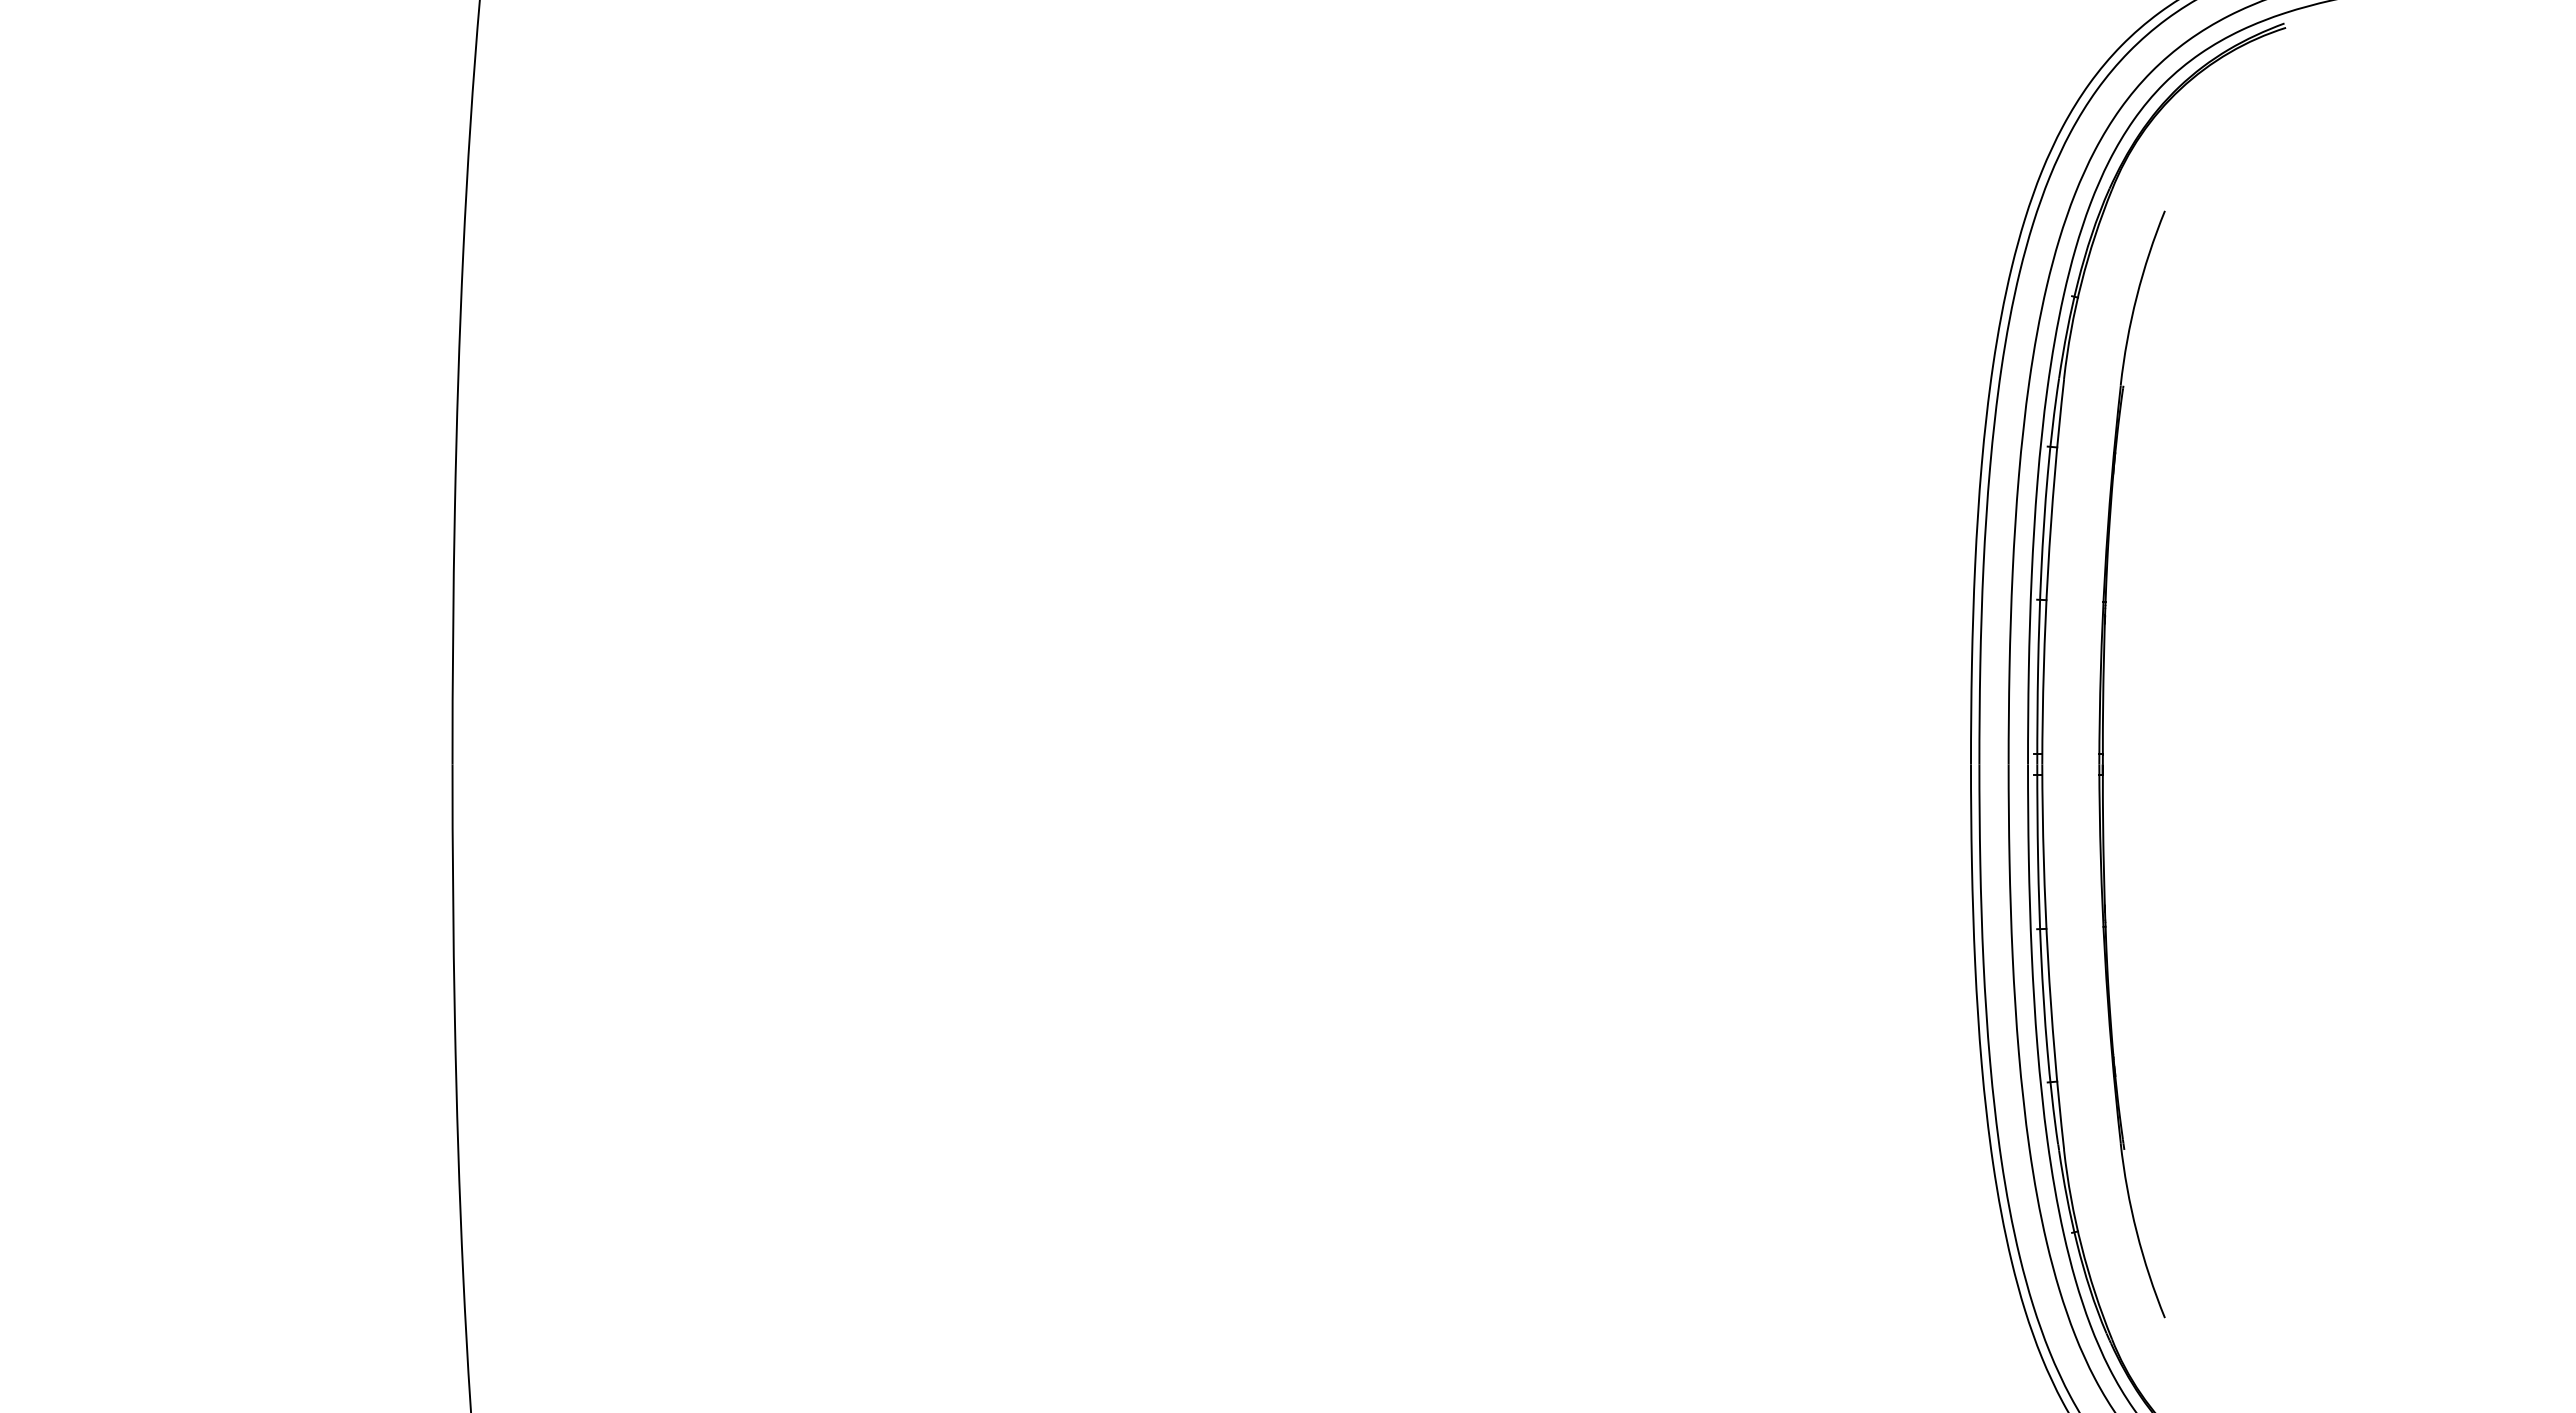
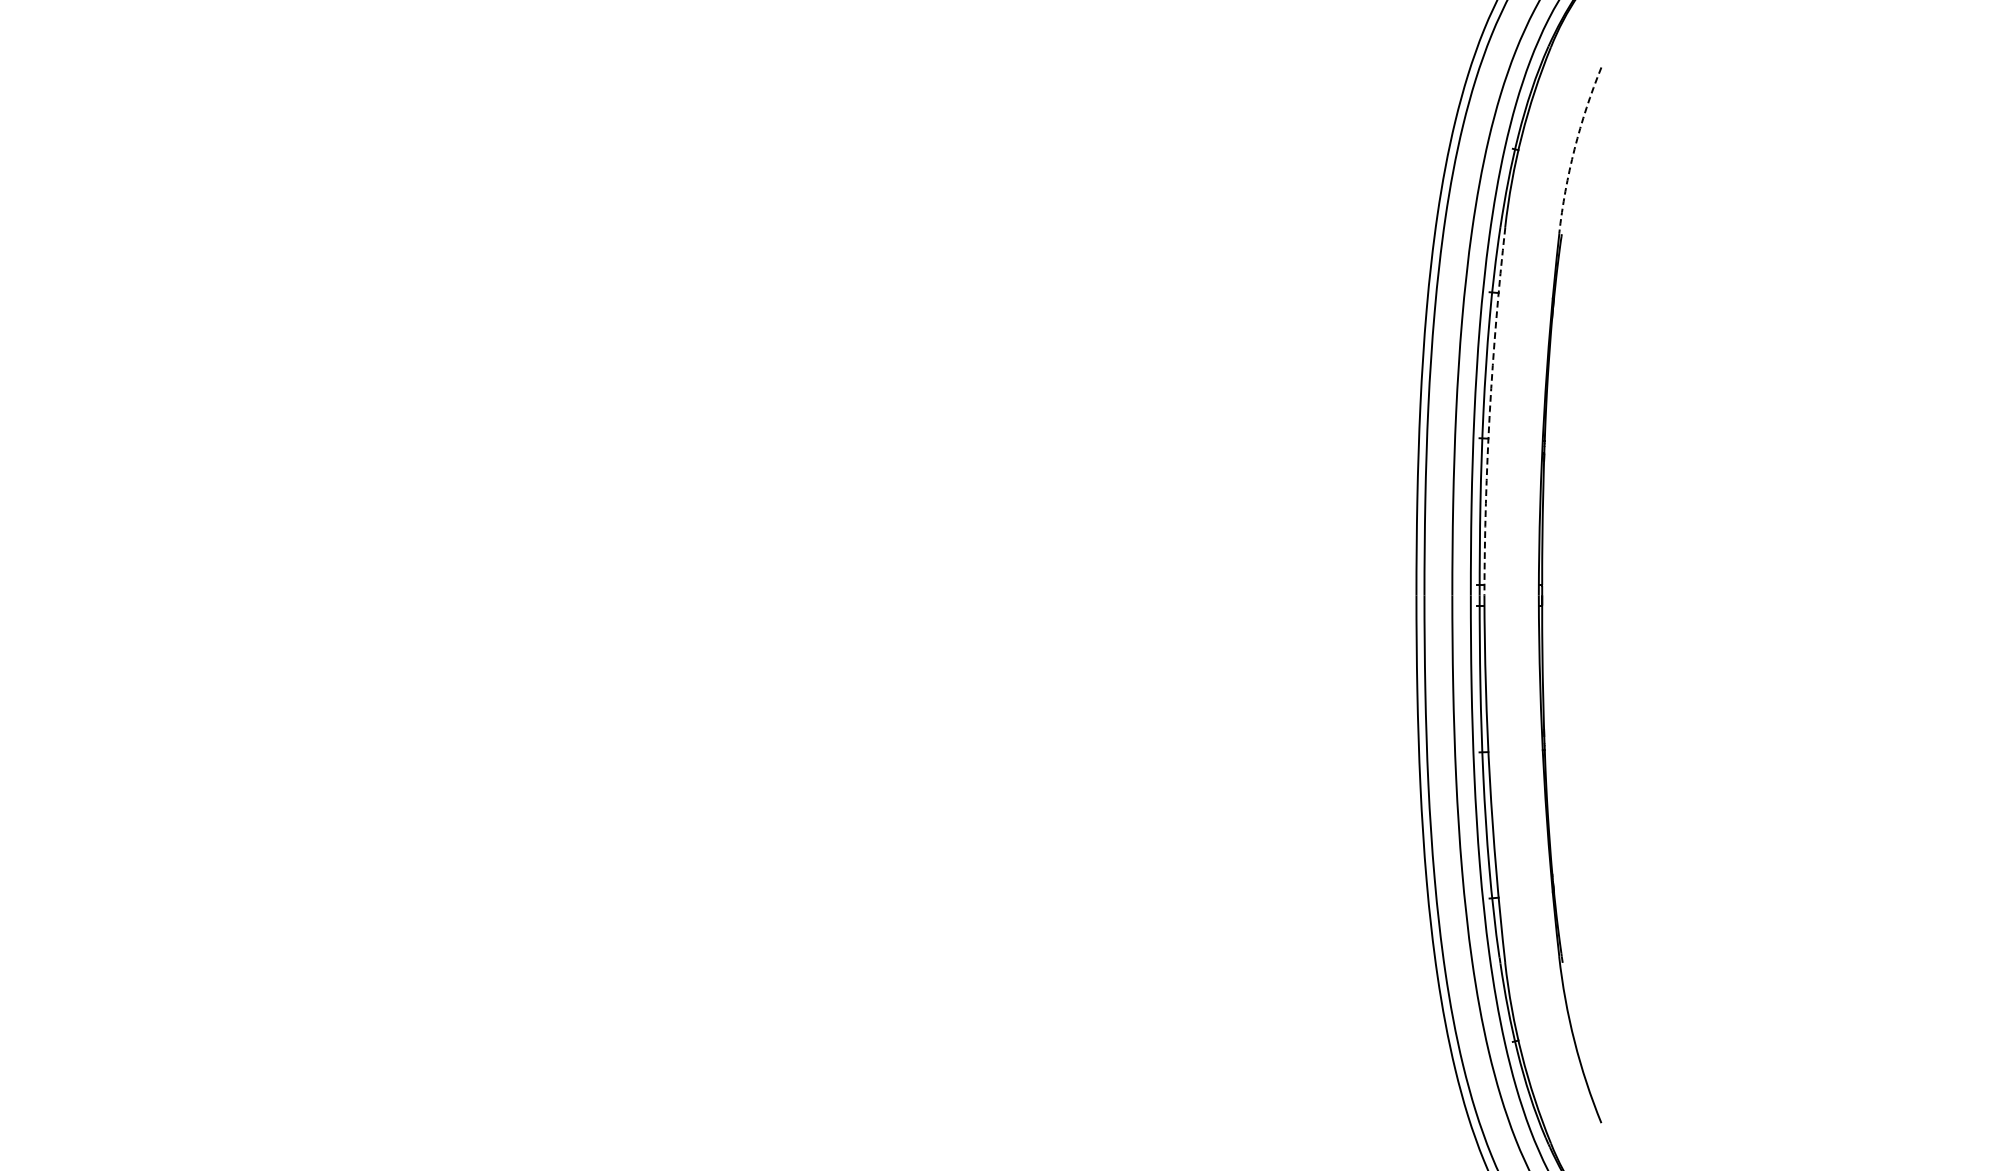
arc: (2136, 296) -> (1574, 149), solid -> dashed
arc: (2048, 571) -> (1490, 411), solid -> dashed

